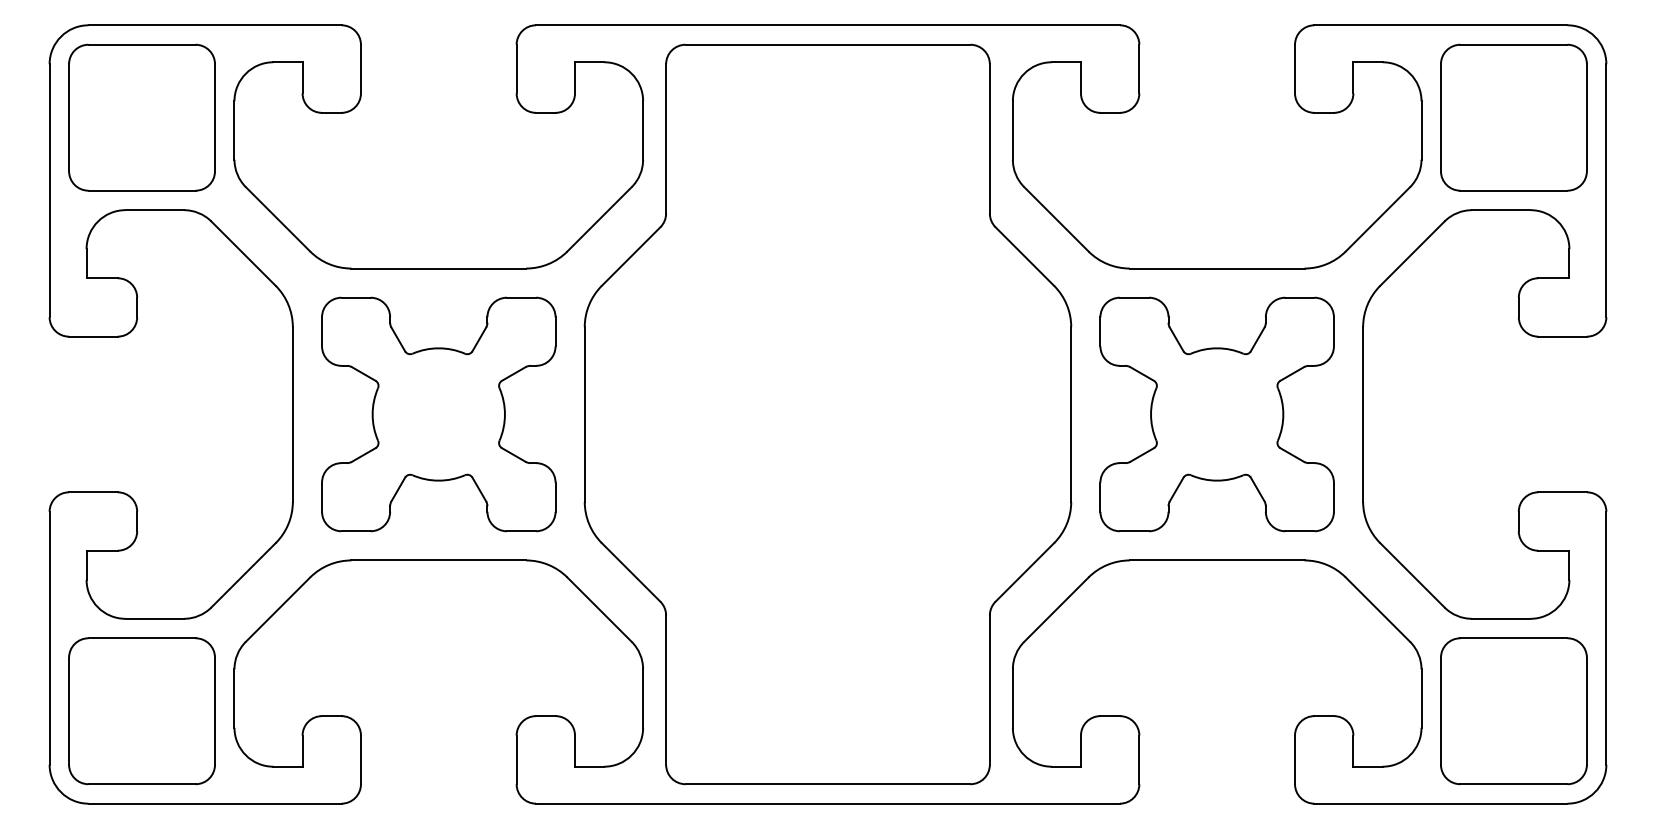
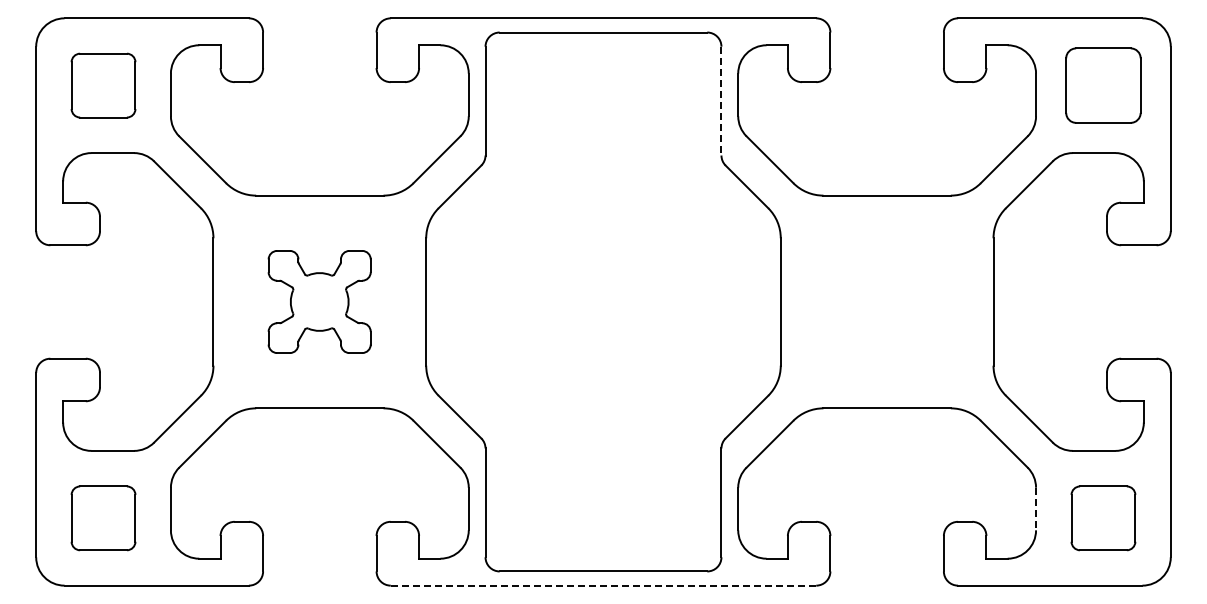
part: (141, 117) -> (103, 85), size x0.6
part: (1514, 117) -> (1103, 85), size x0.7
line: (989, 139) -> (721, 101), solid -> dashed
part: (438, 413) -> (319, 301), size x0.6
part: (1217, 413) -> (887, 301), removed
line: (1422, 699) -> (1036, 509), solid -> dashed
part: (141, 711) -> (103, 518), size x0.6
part: (1514, 711) -> (1103, 518), size x0.6
line: (828, 803) -> (603, 585), solid -> dashed

